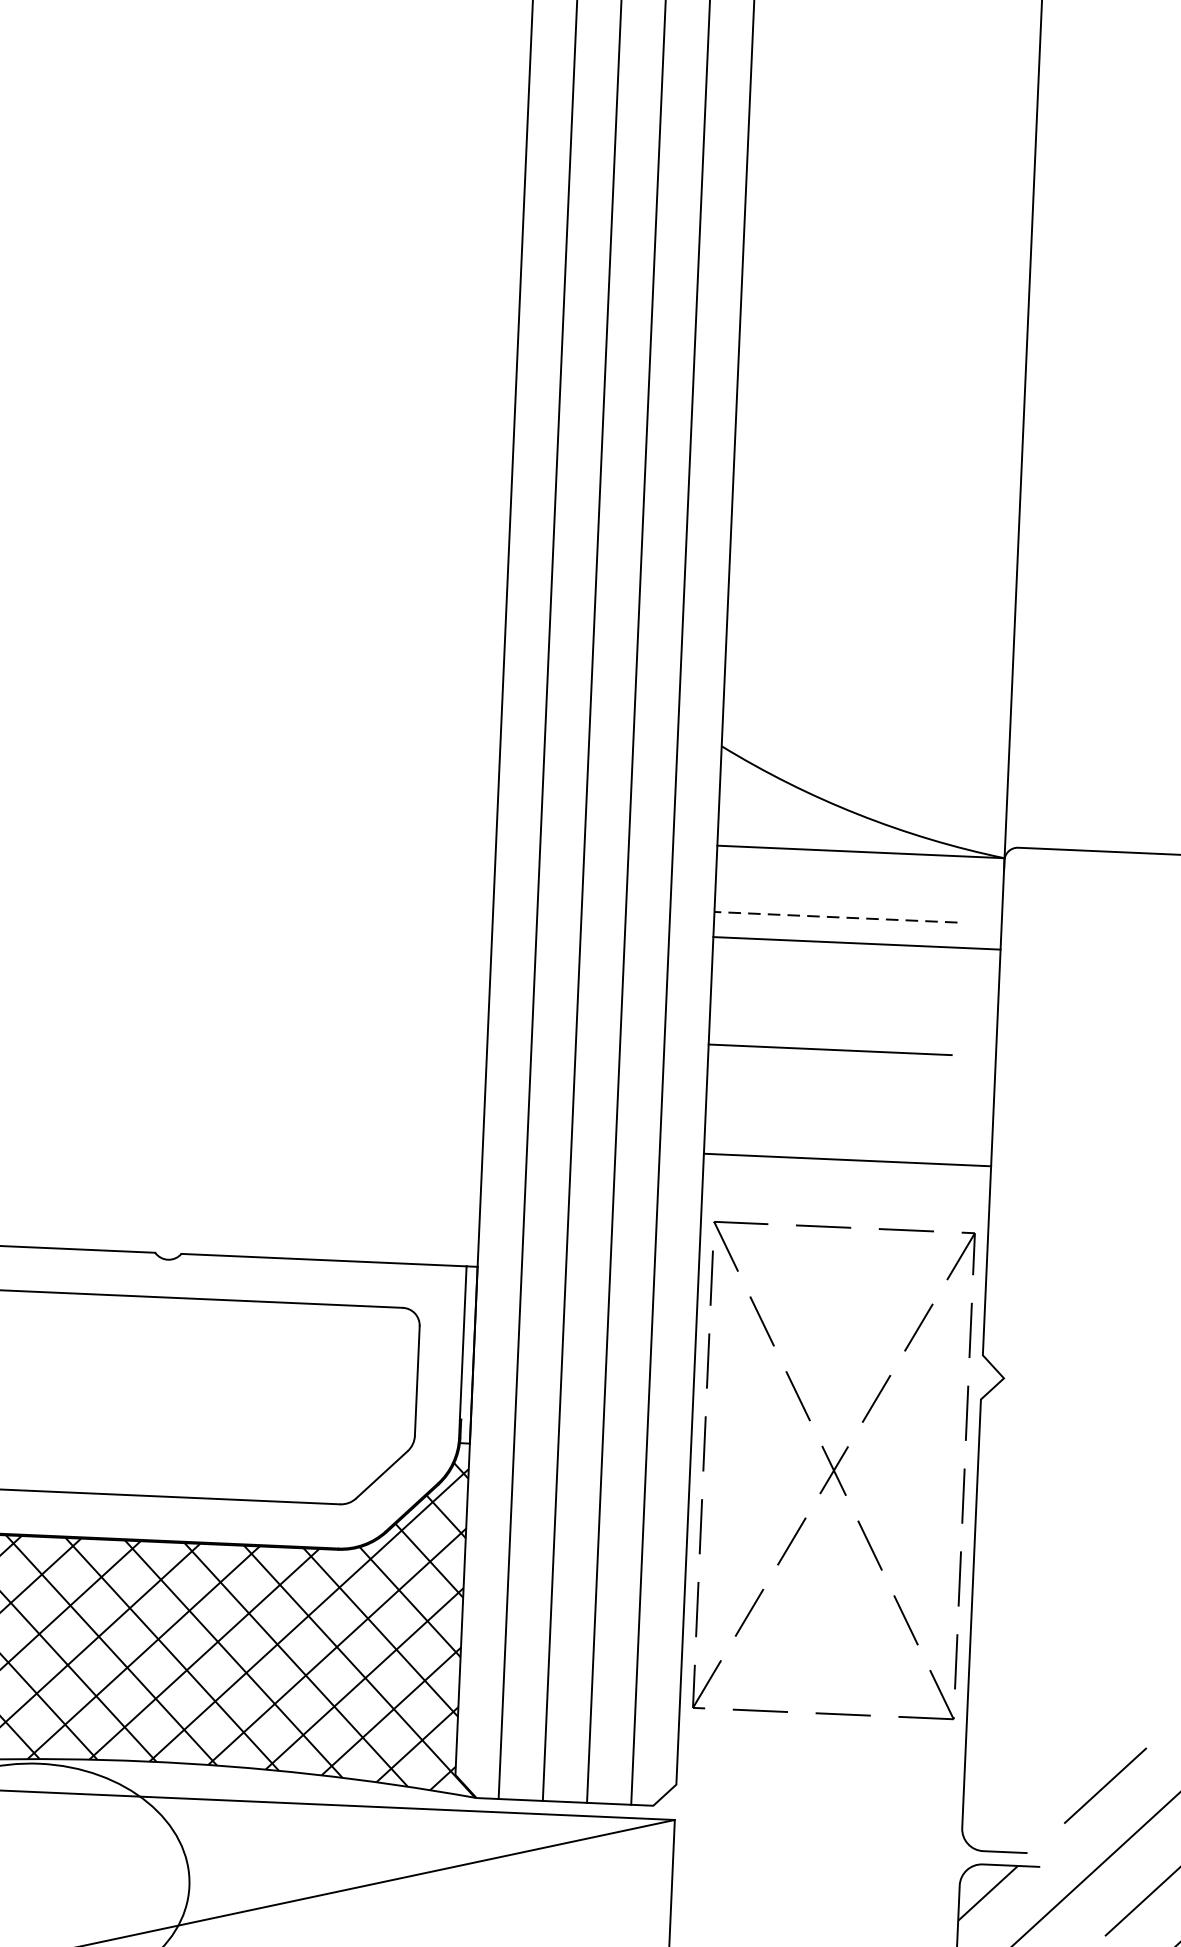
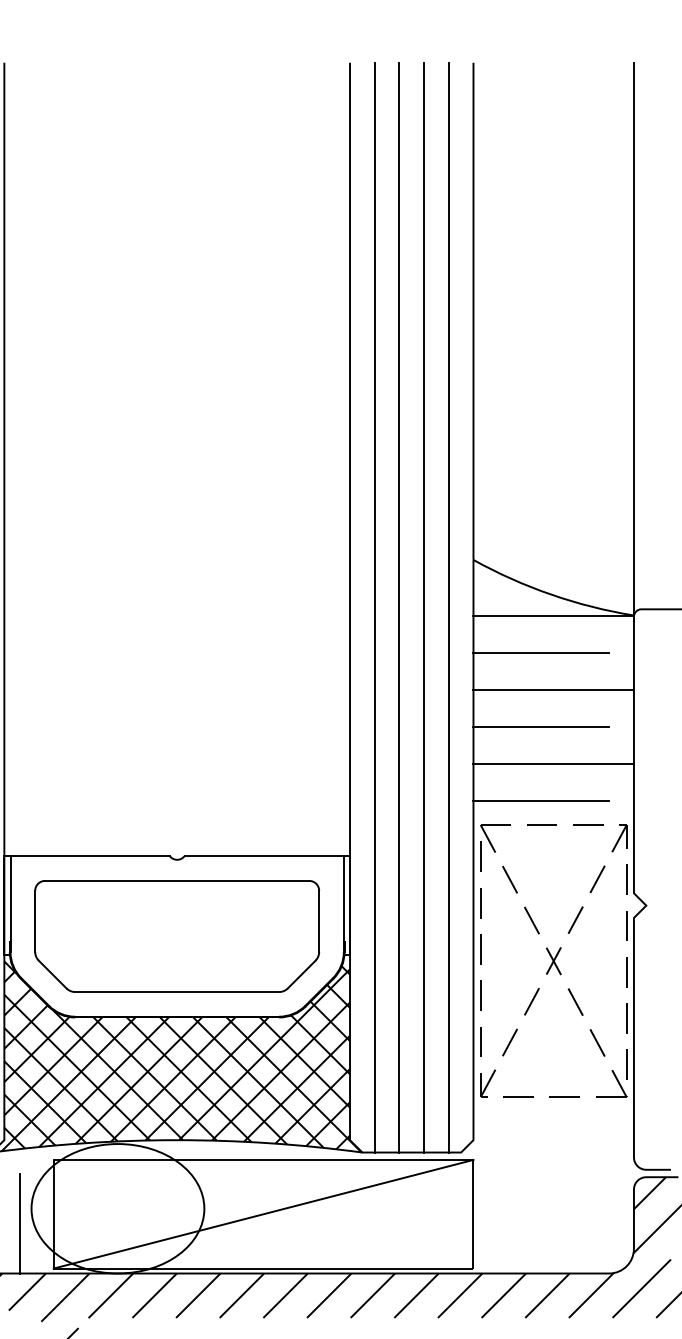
line: (836, 917) -> (541, 652), dashed -> solid
line: (856, 943) -> (553, 689), moved
line: (847, 1159) -> (553, 763), moved
line: (824, 1182) -> (541, 800), added

